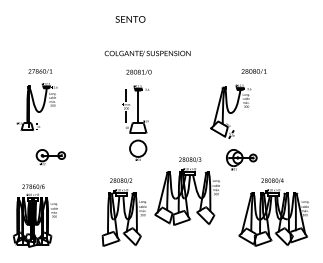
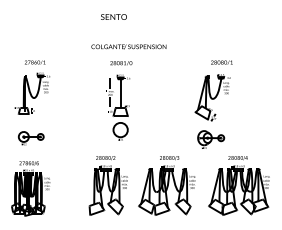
part: (230, 111) -> (212, 97), moved
part: (50, 157) -> (30, 138), moved
part: (186, 191) -> (166, 185), moved

